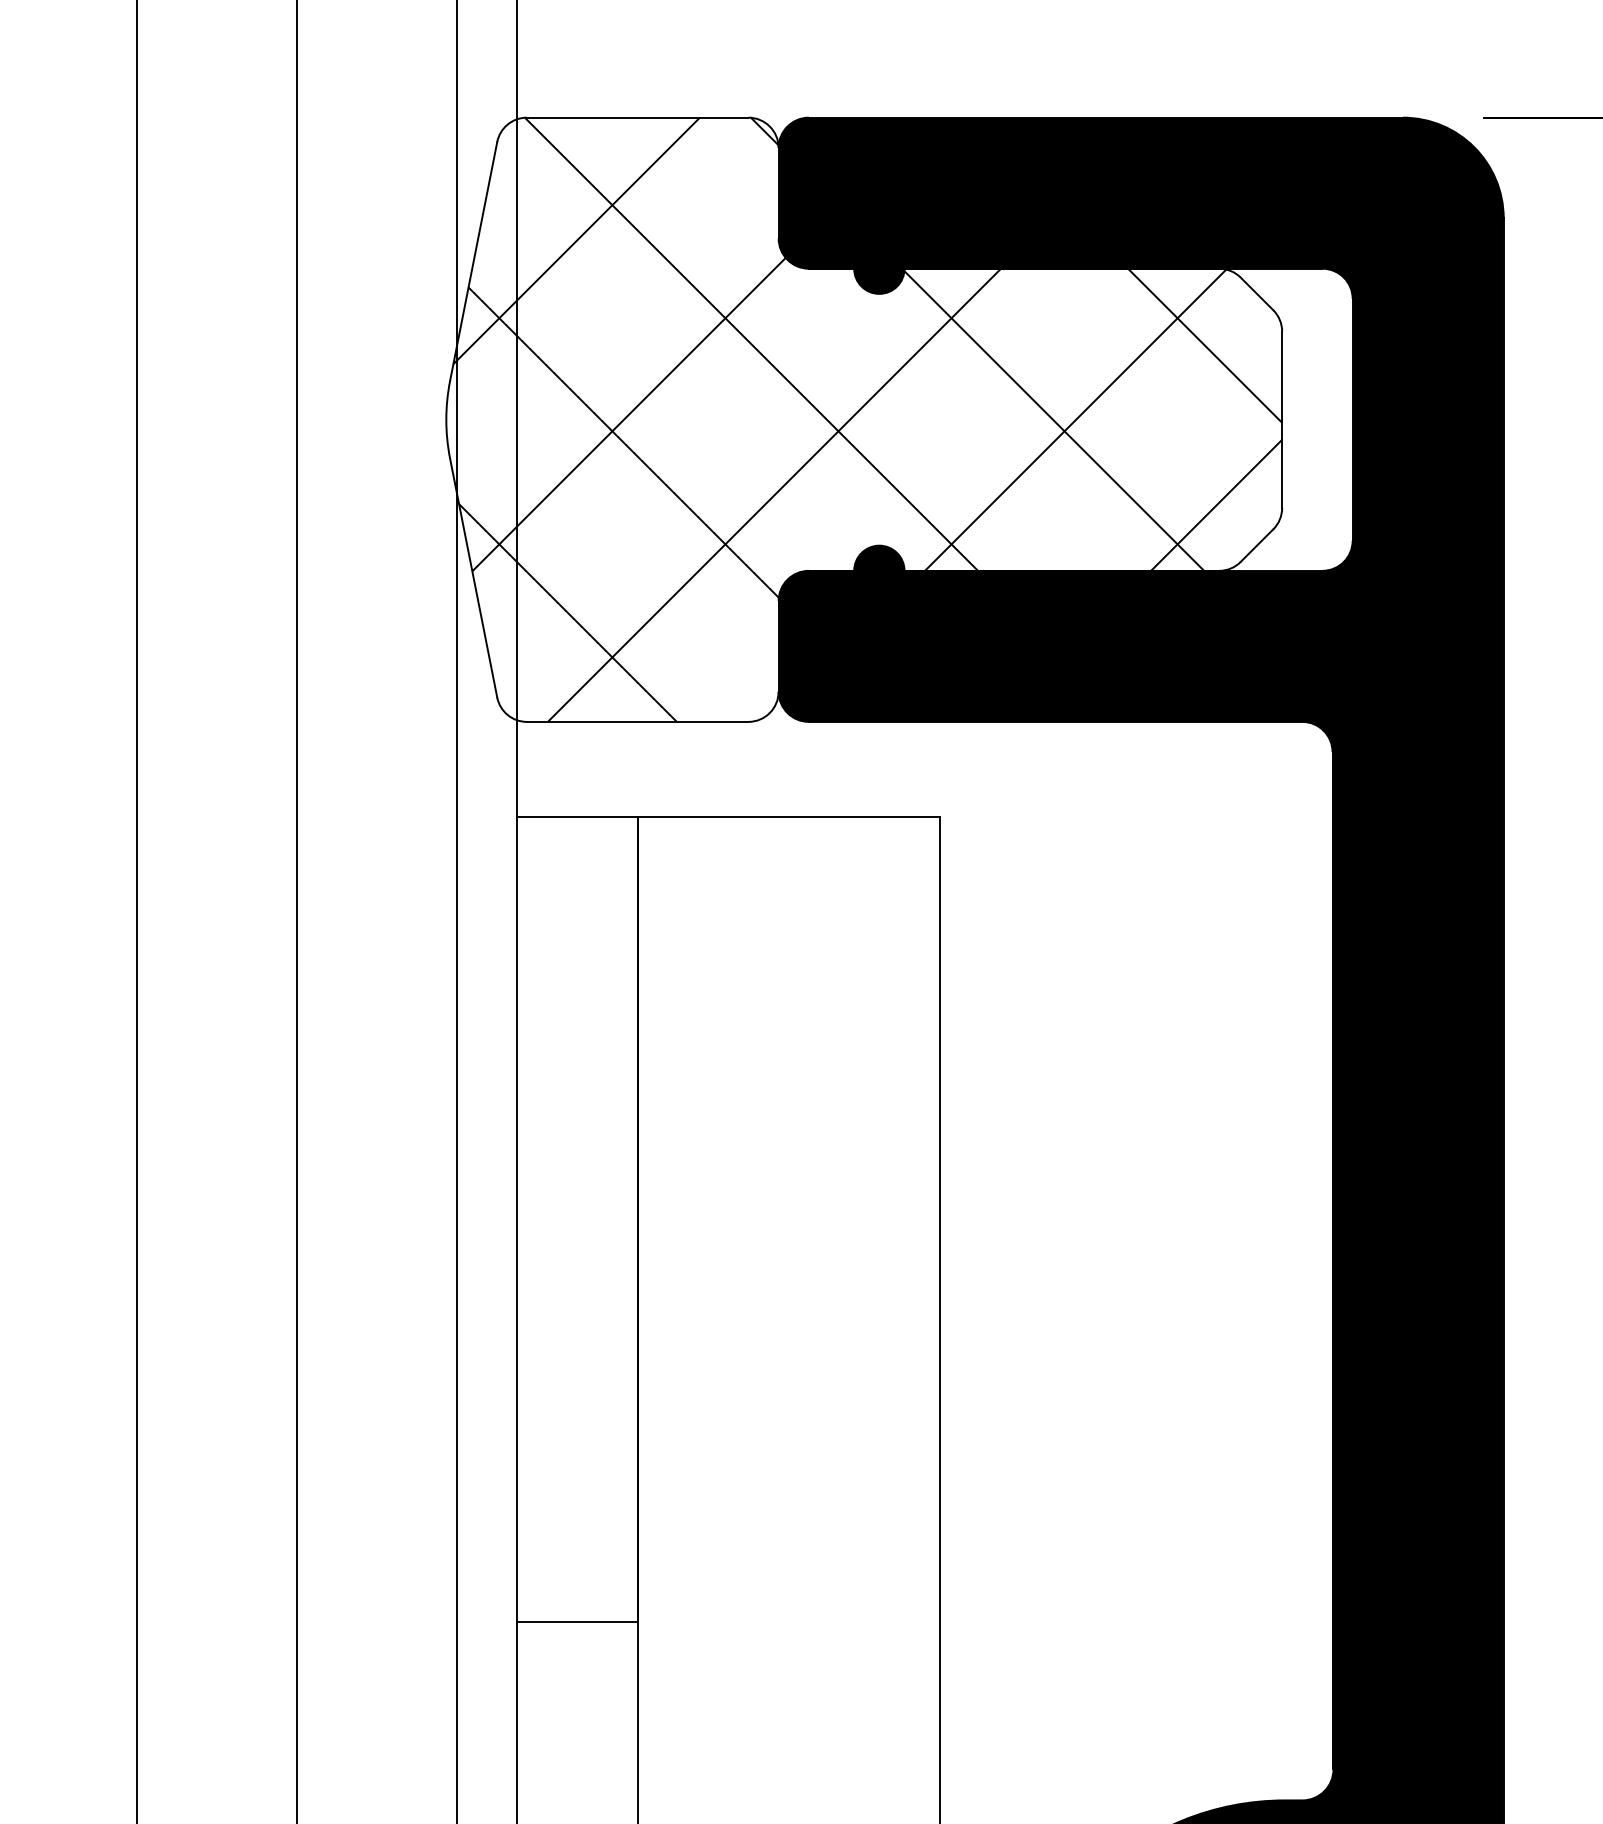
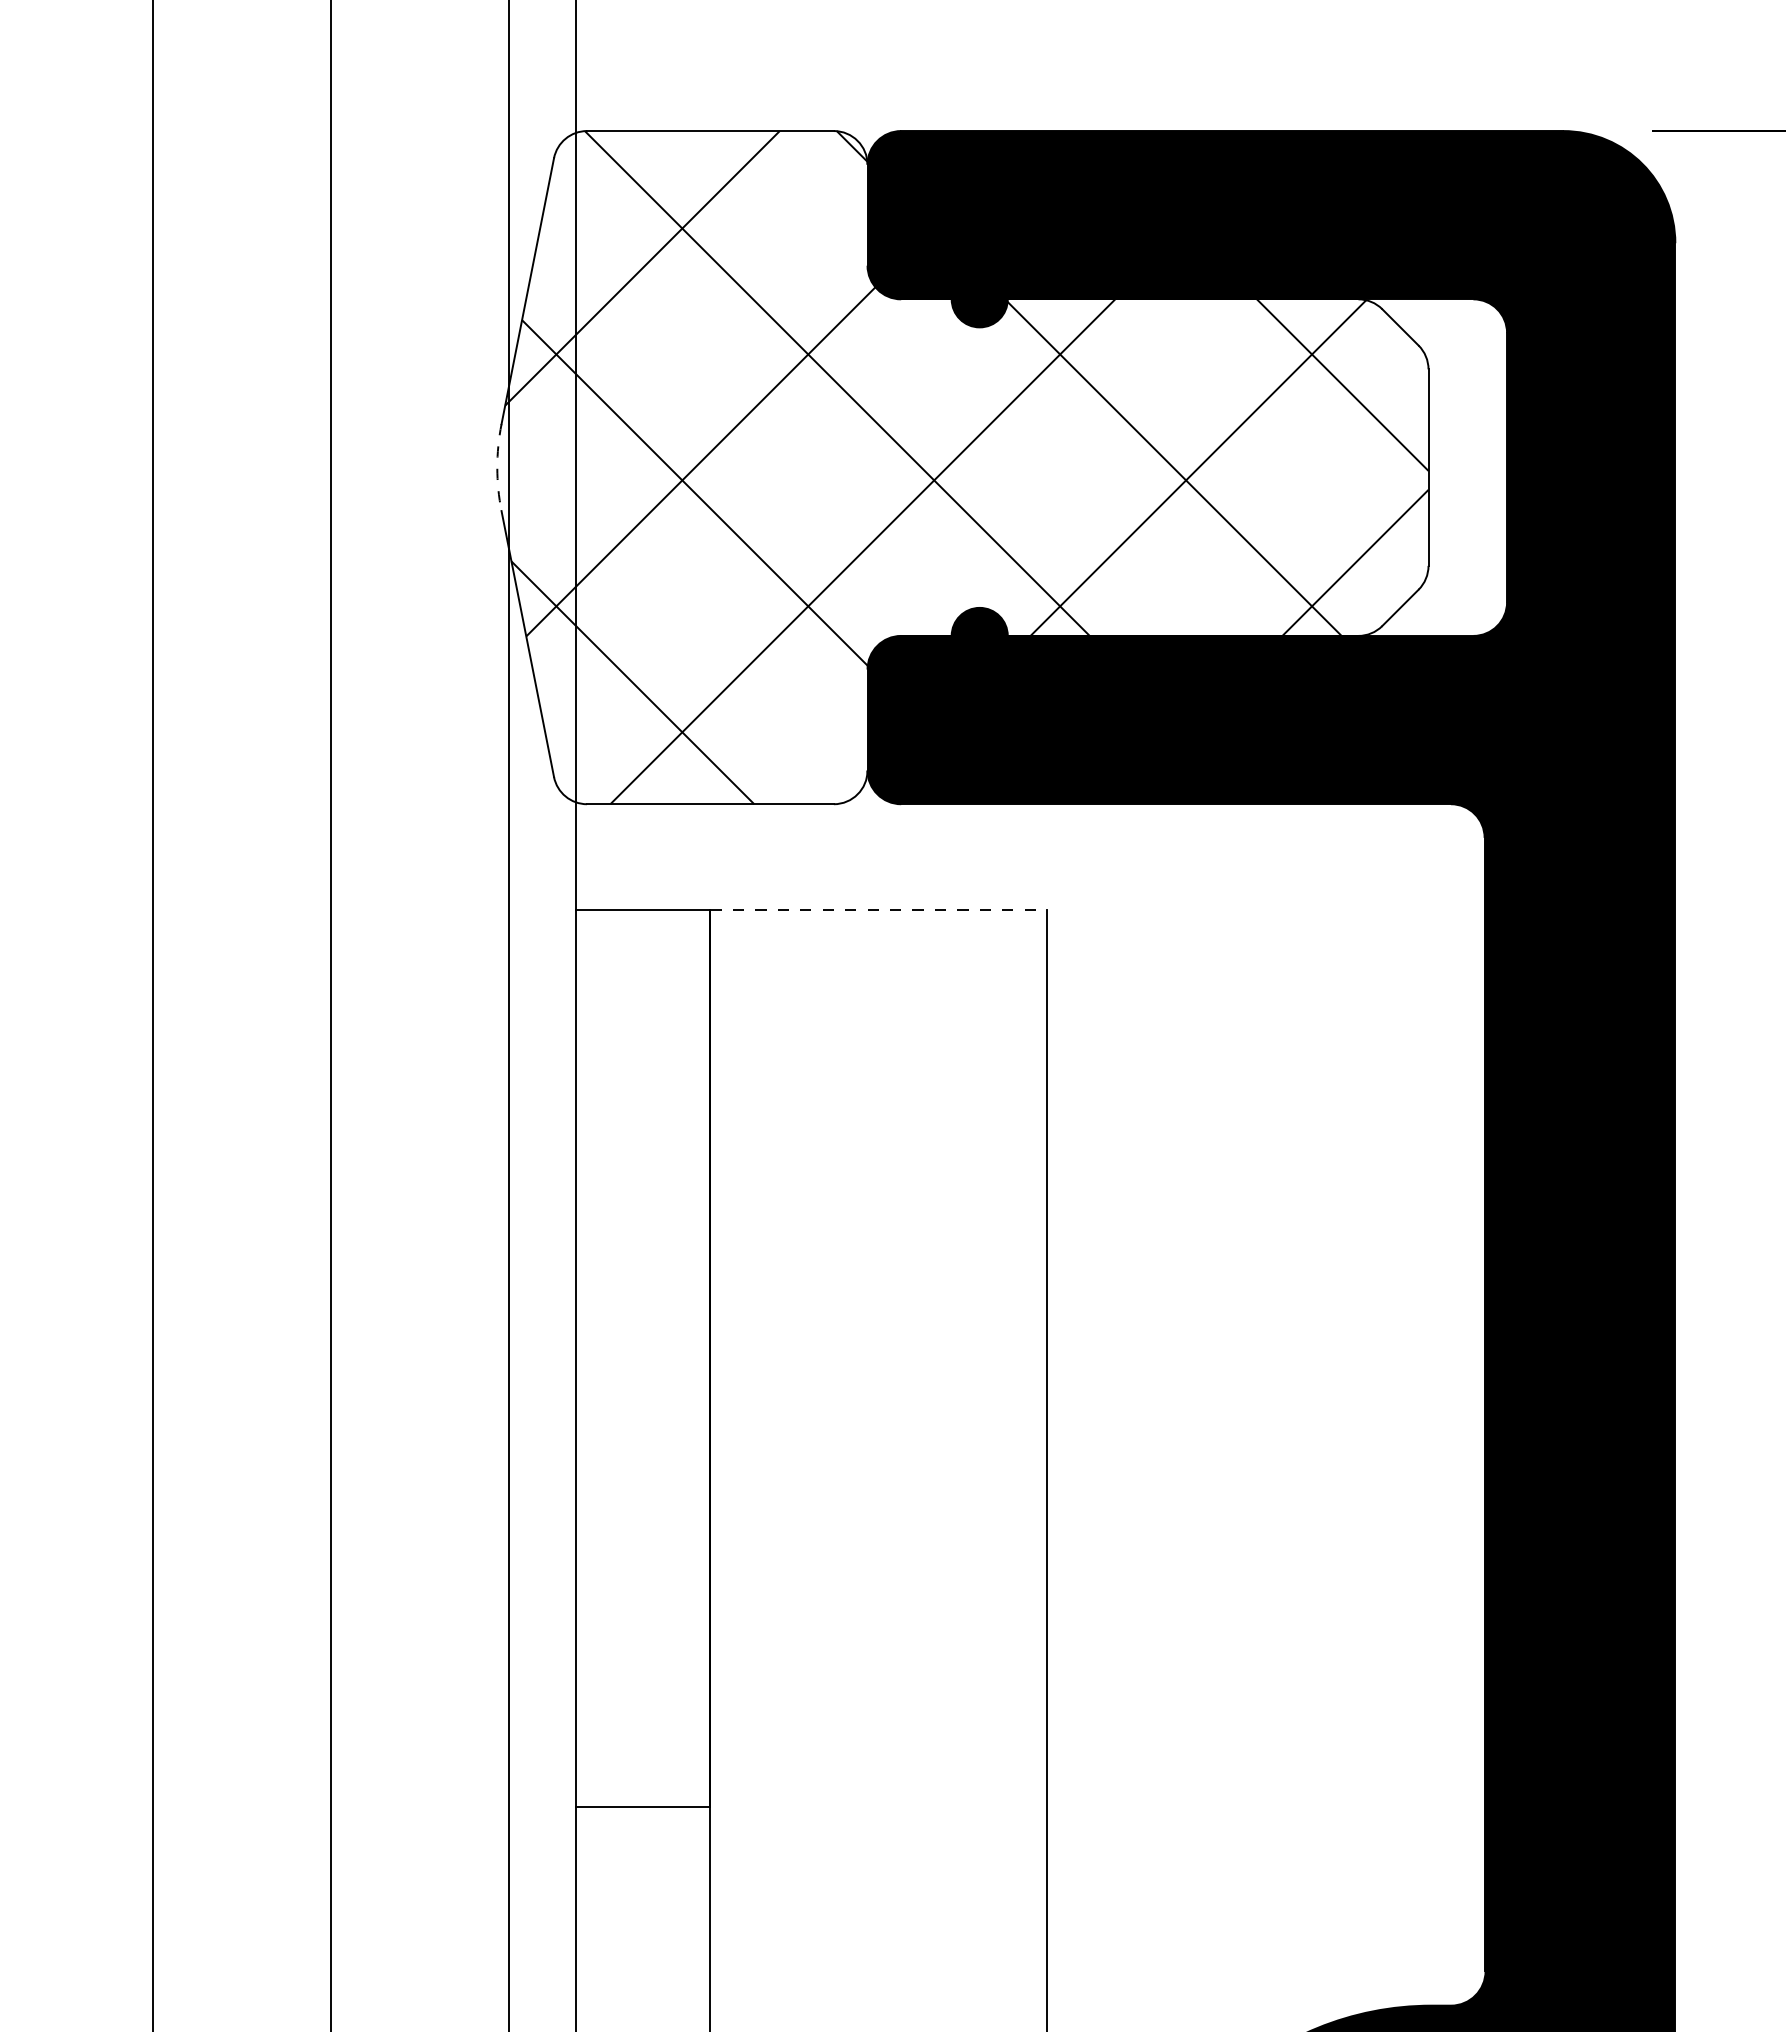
arc: (446, 419) -> (497, 467), solid -> dashed
line: (789, 816) -> (879, 909), solid -> dashed

